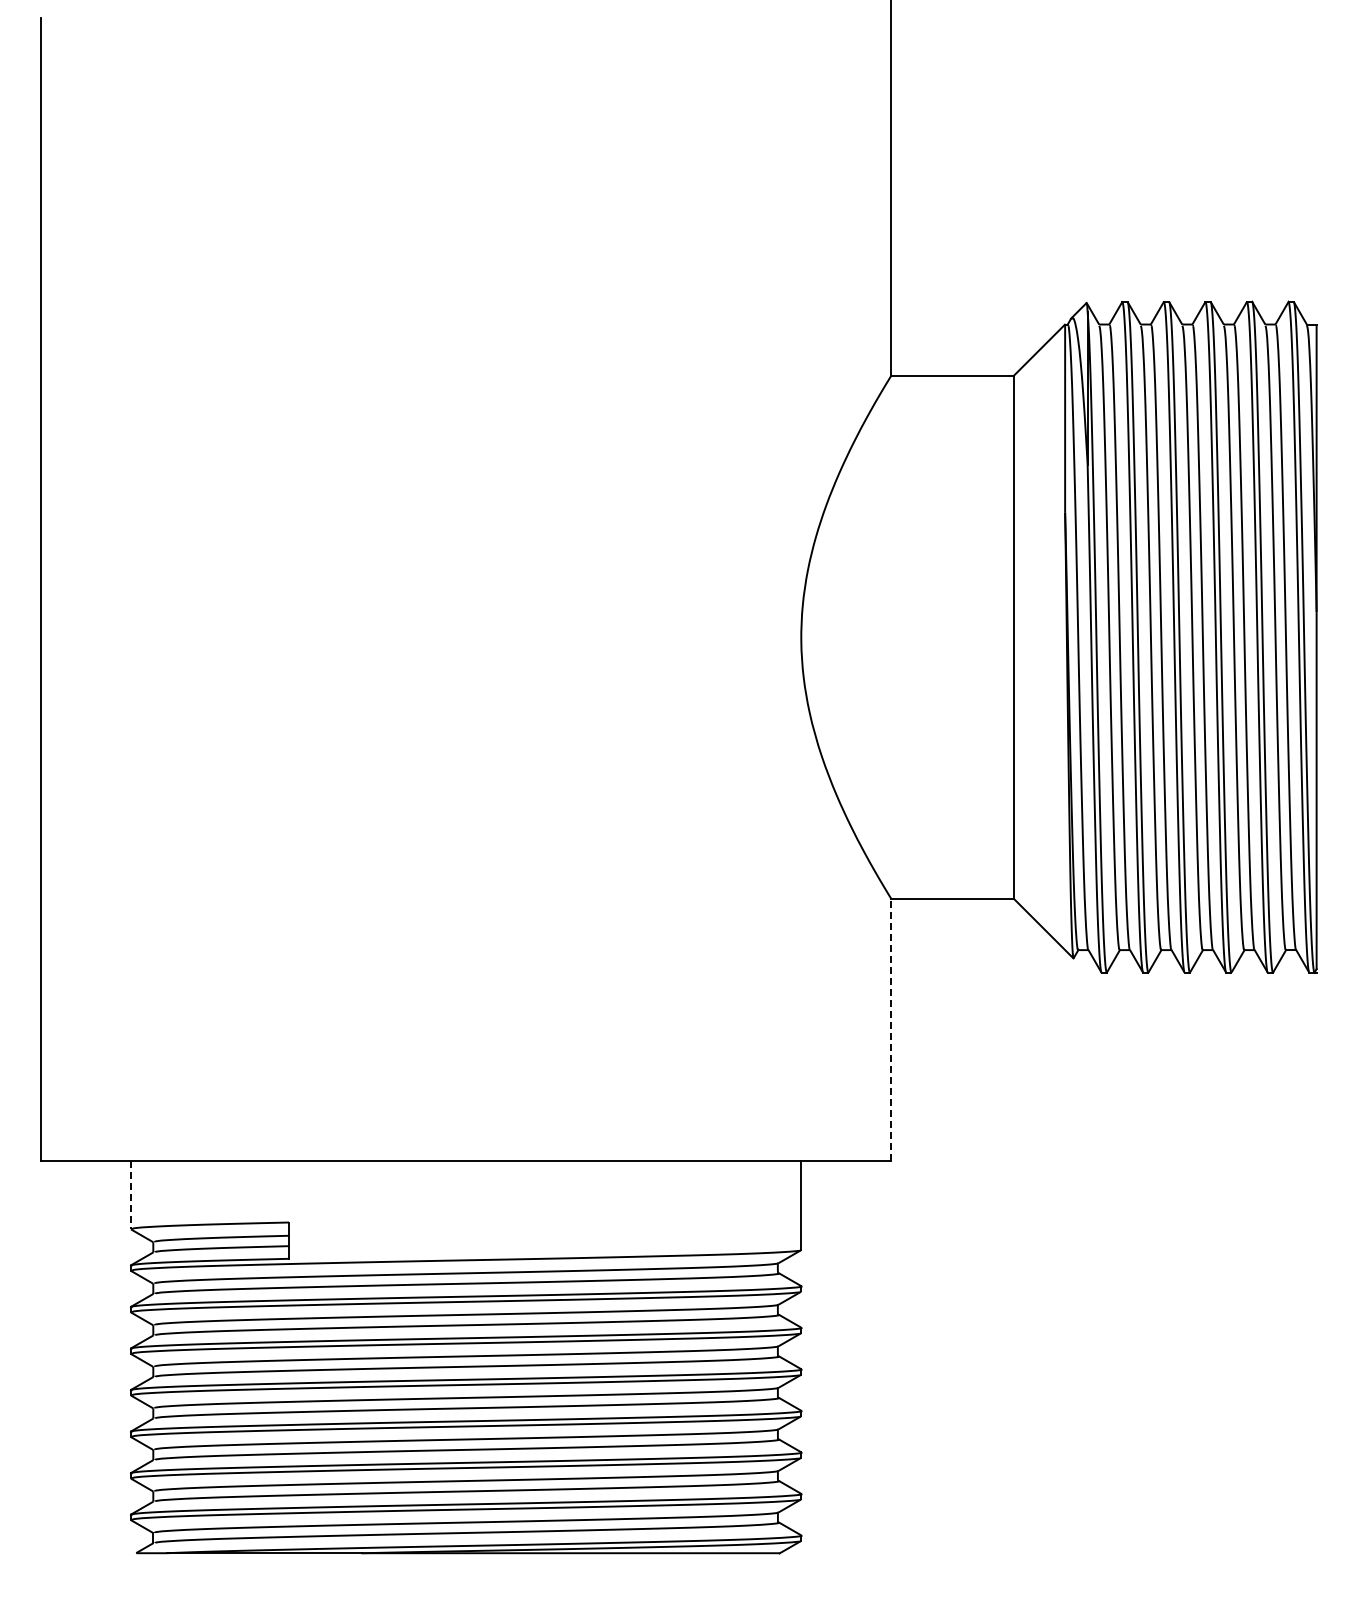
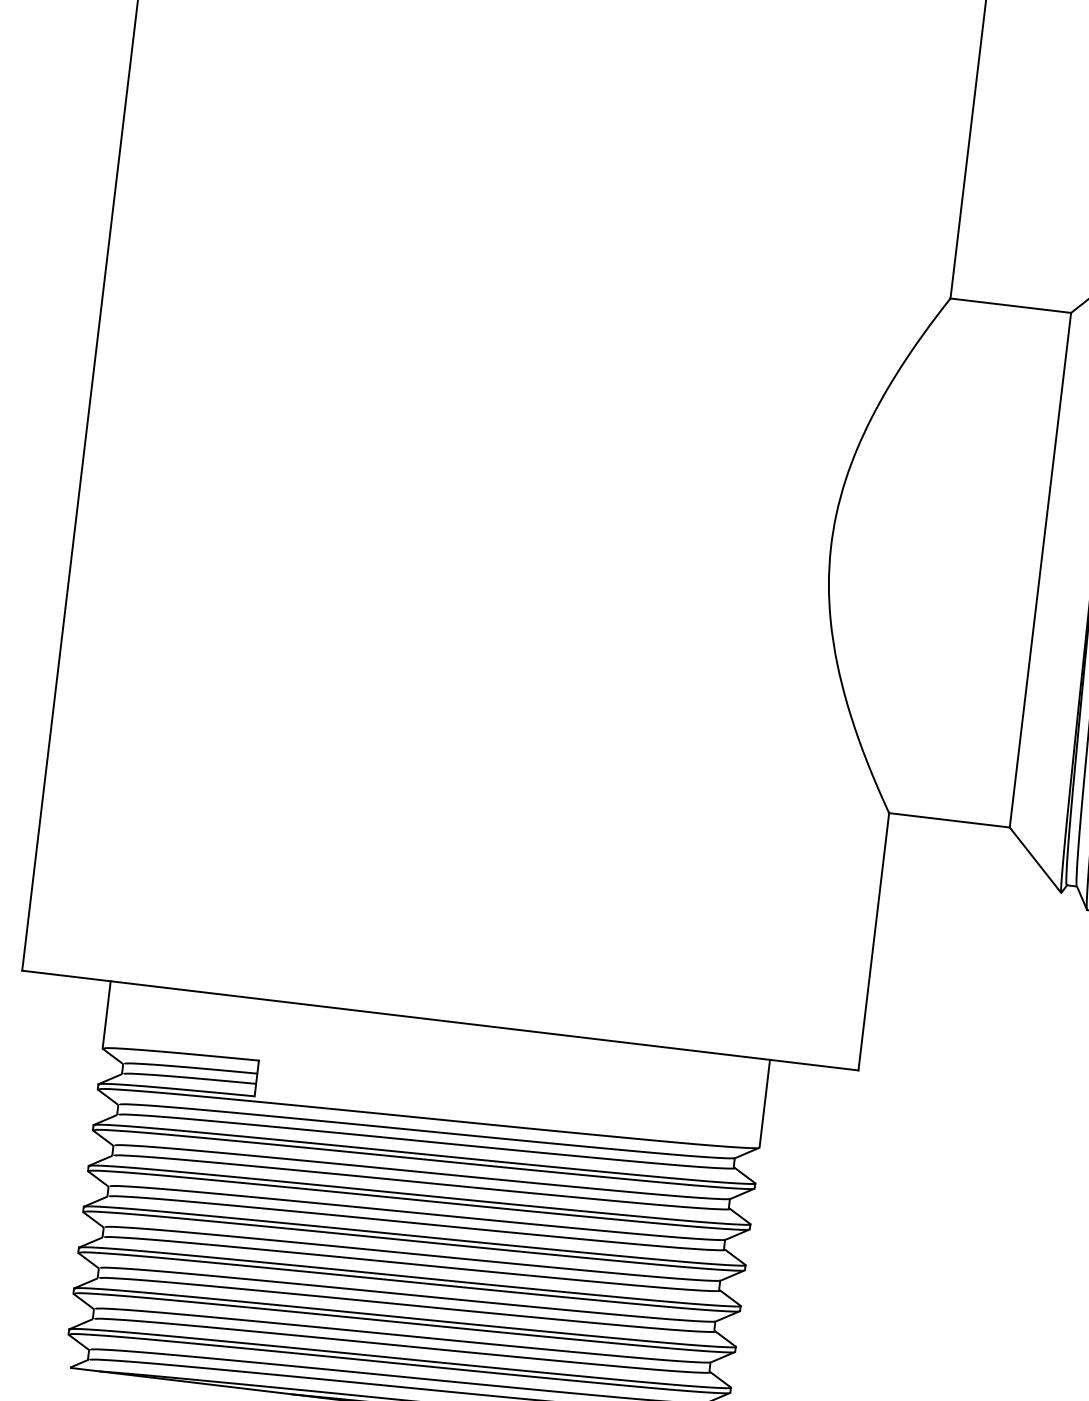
line: (891, 1029) -> (873, 941), dashed -> solid
line: (130, 1195) -> (106, 1015), dashed -> solid

